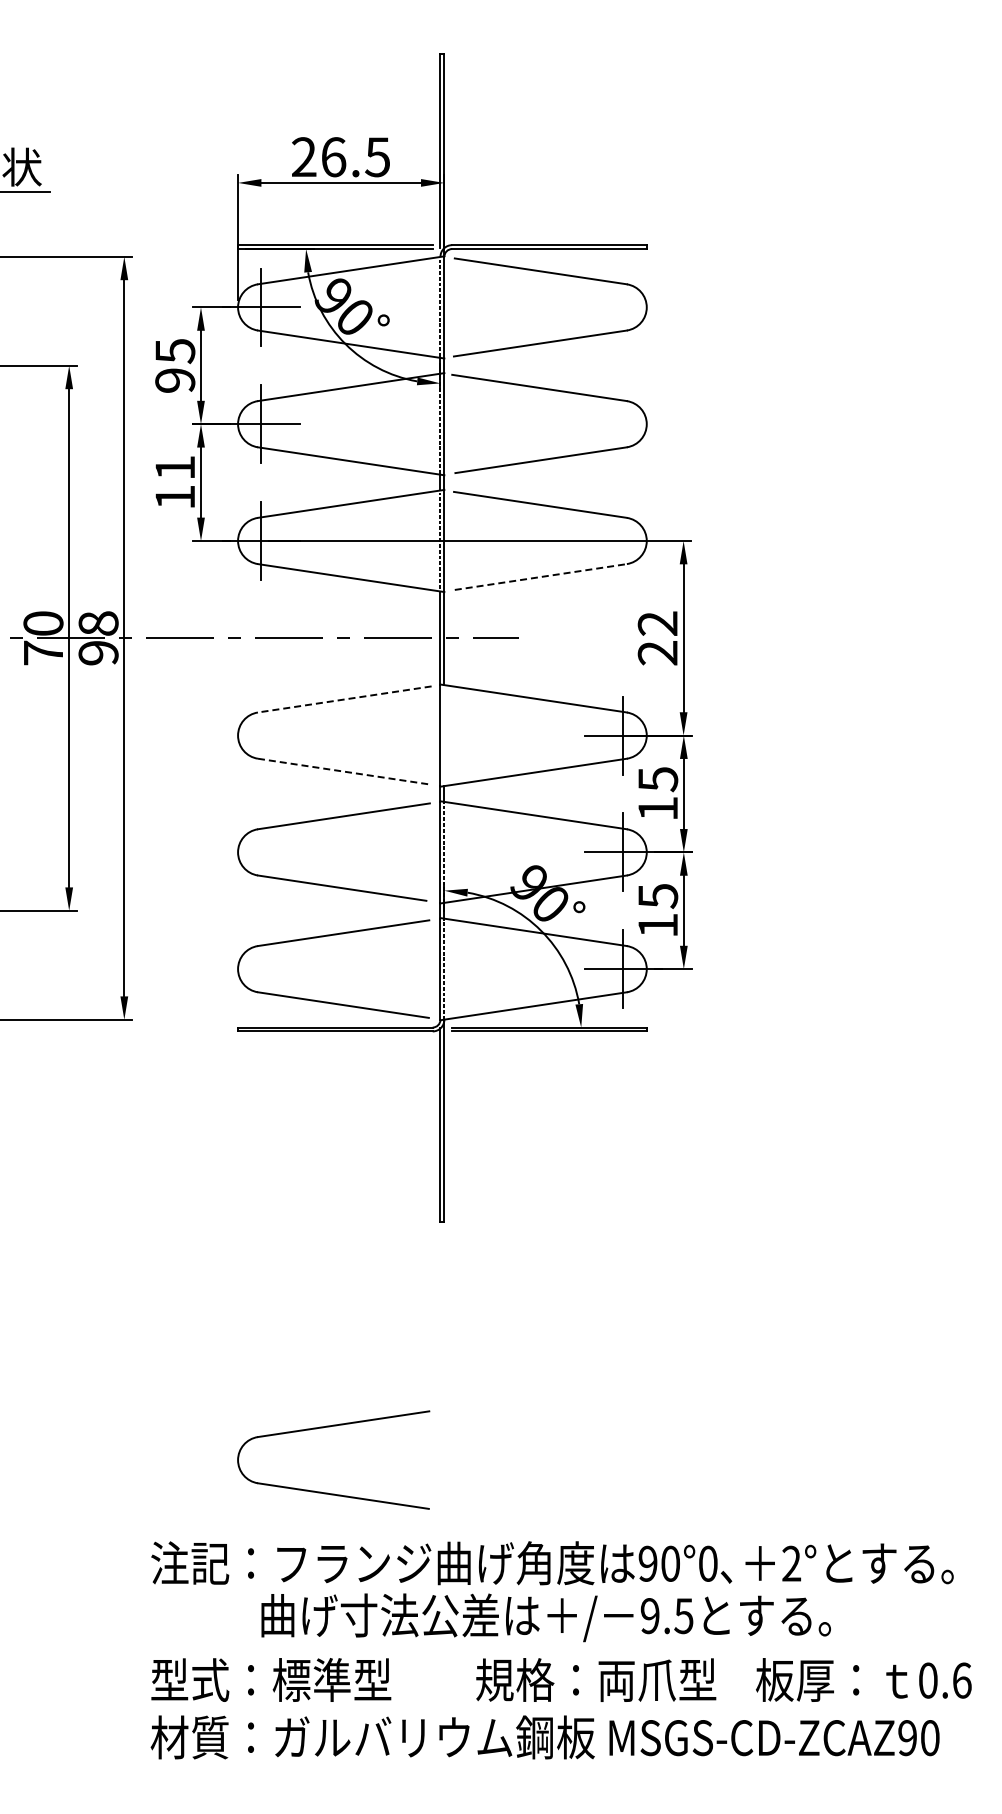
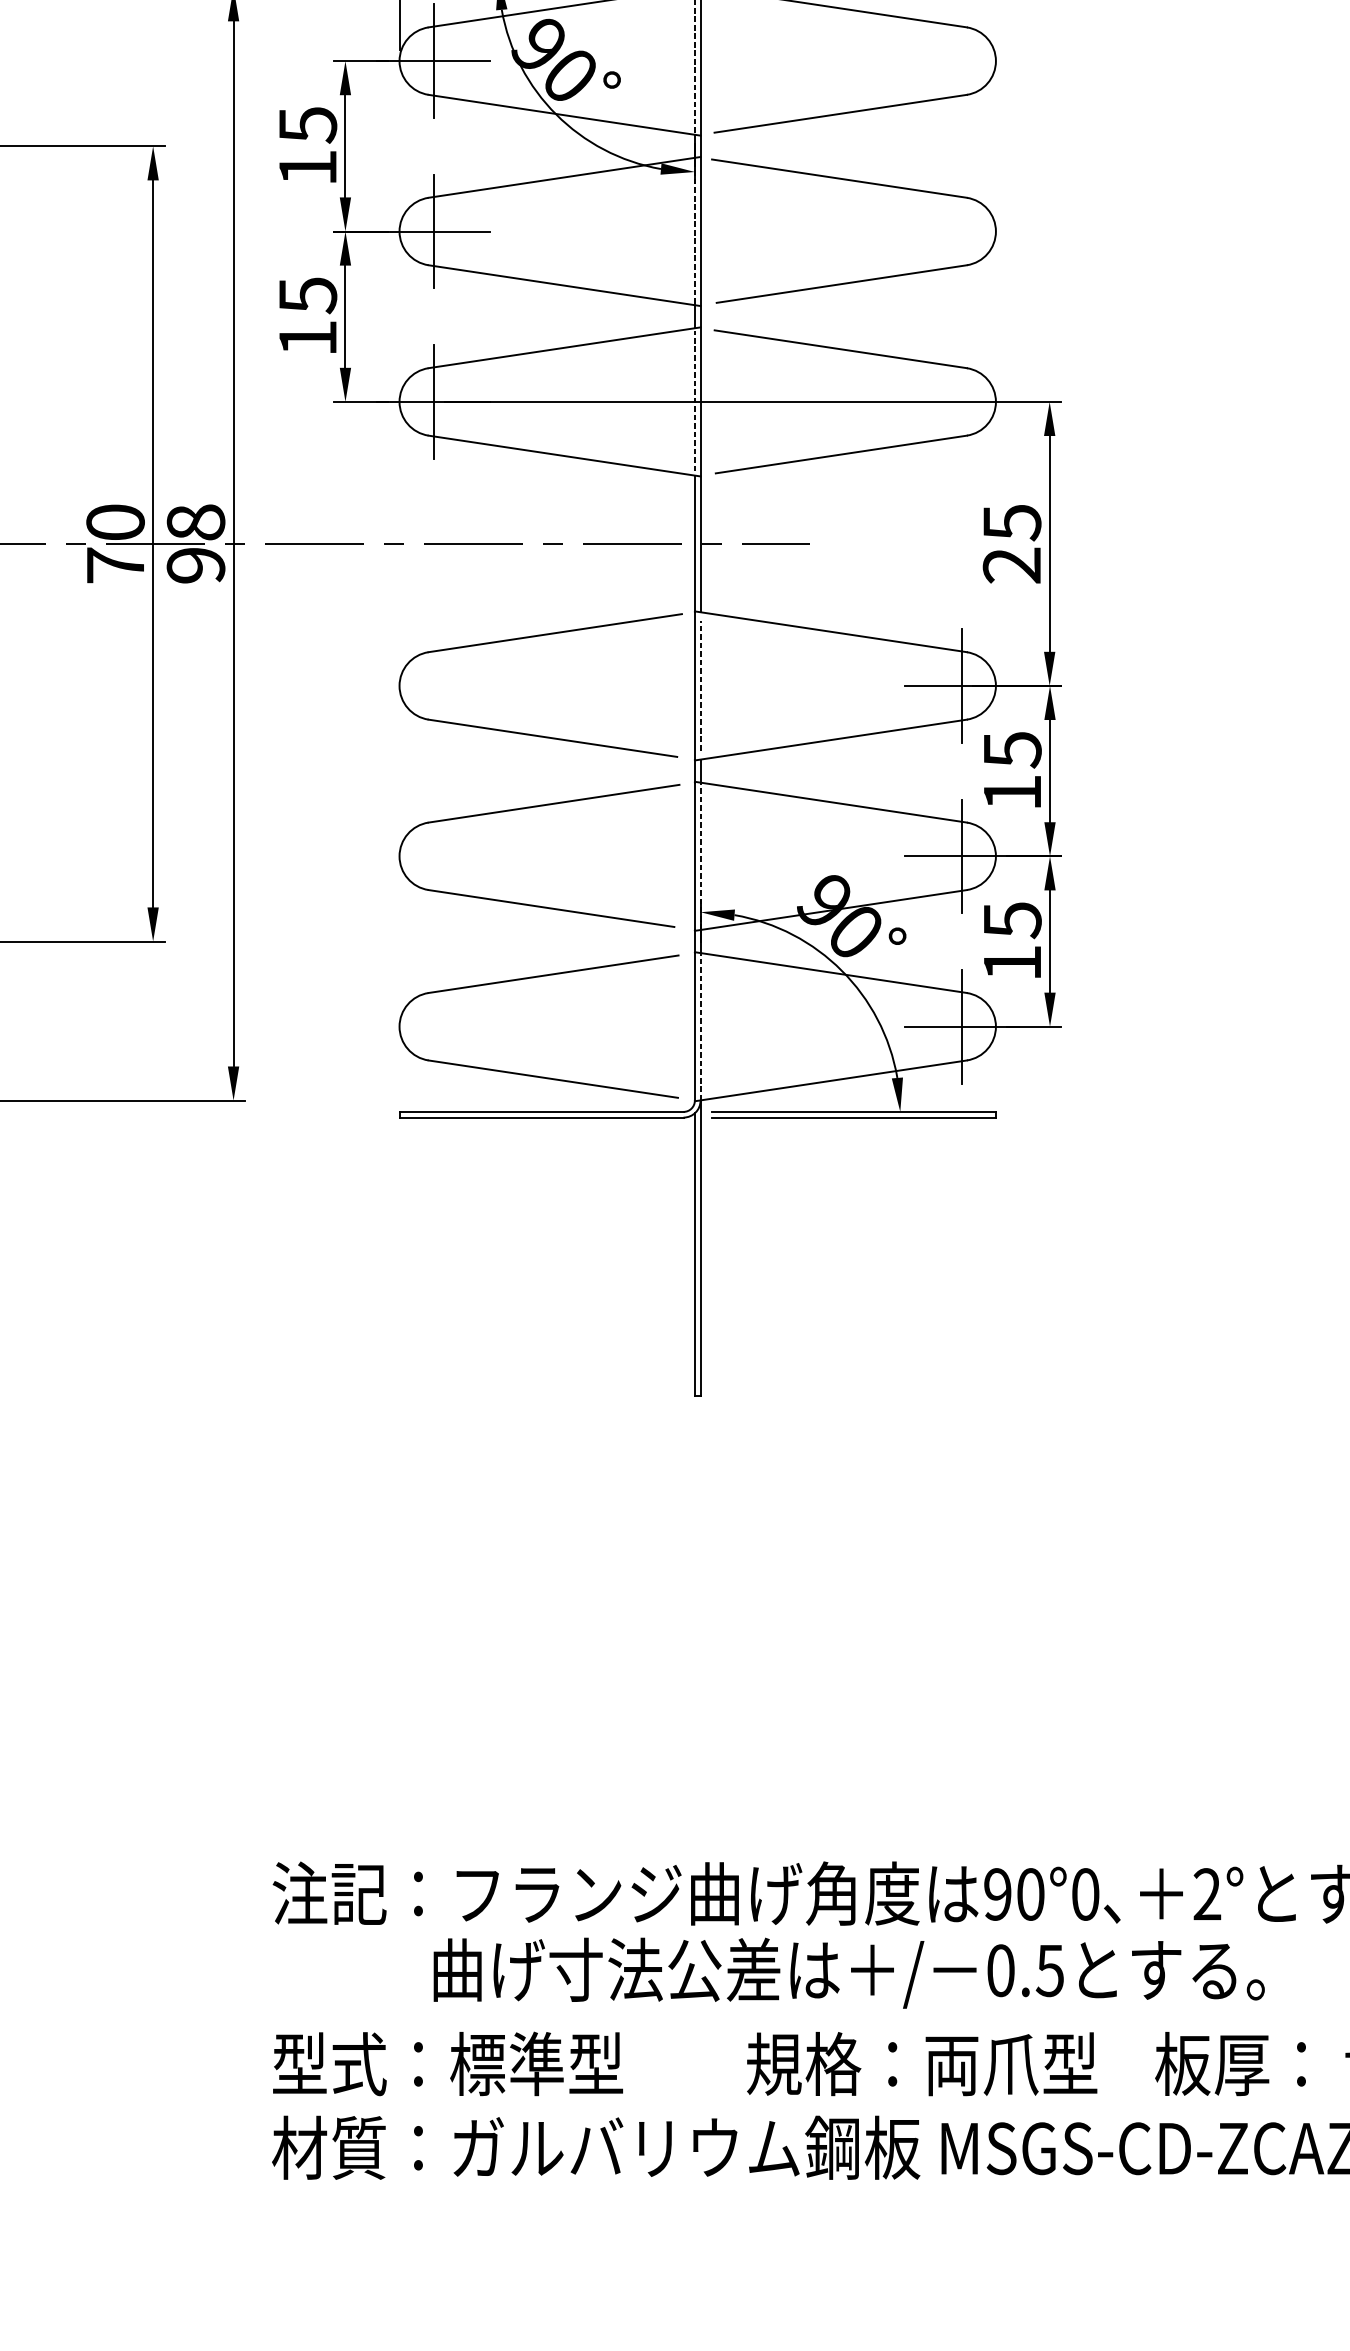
text: (175, 380) -> (308, 167), 95 -> 15
text: (175, 468) -> (308, 296), 11 -> 15
line: (541, 576) -> (842, 453), dashed -> solid
text: (657, 623) -> (1011, 522), 22 -> 25
line: (344, 699) -> (554, 633), dashed -> solid
line: (444, 735) -> (700, 685), added
line: (343, 771) -> (553, 738), dashed -> solid
part: (330, 1427) -> (534, 1695), removed
text: (649, 1616) -> (999, 1971), 9.5 -> 0.5

